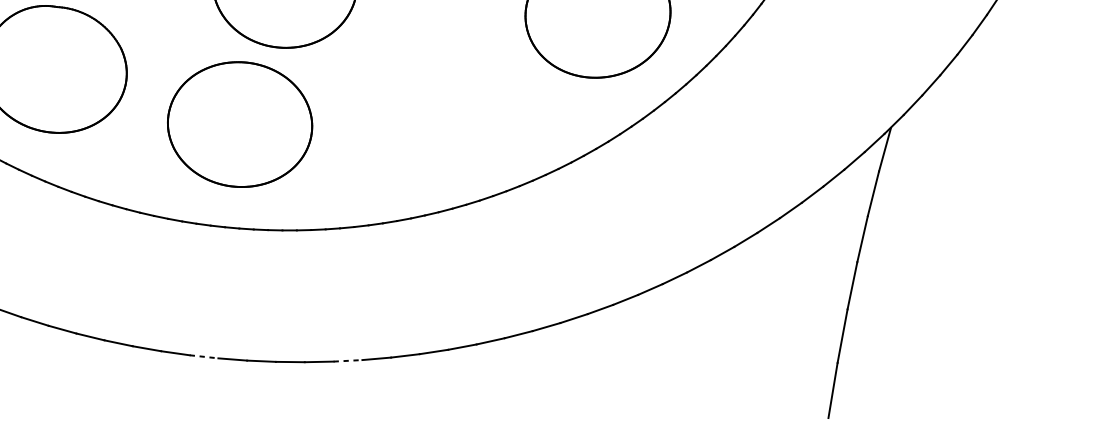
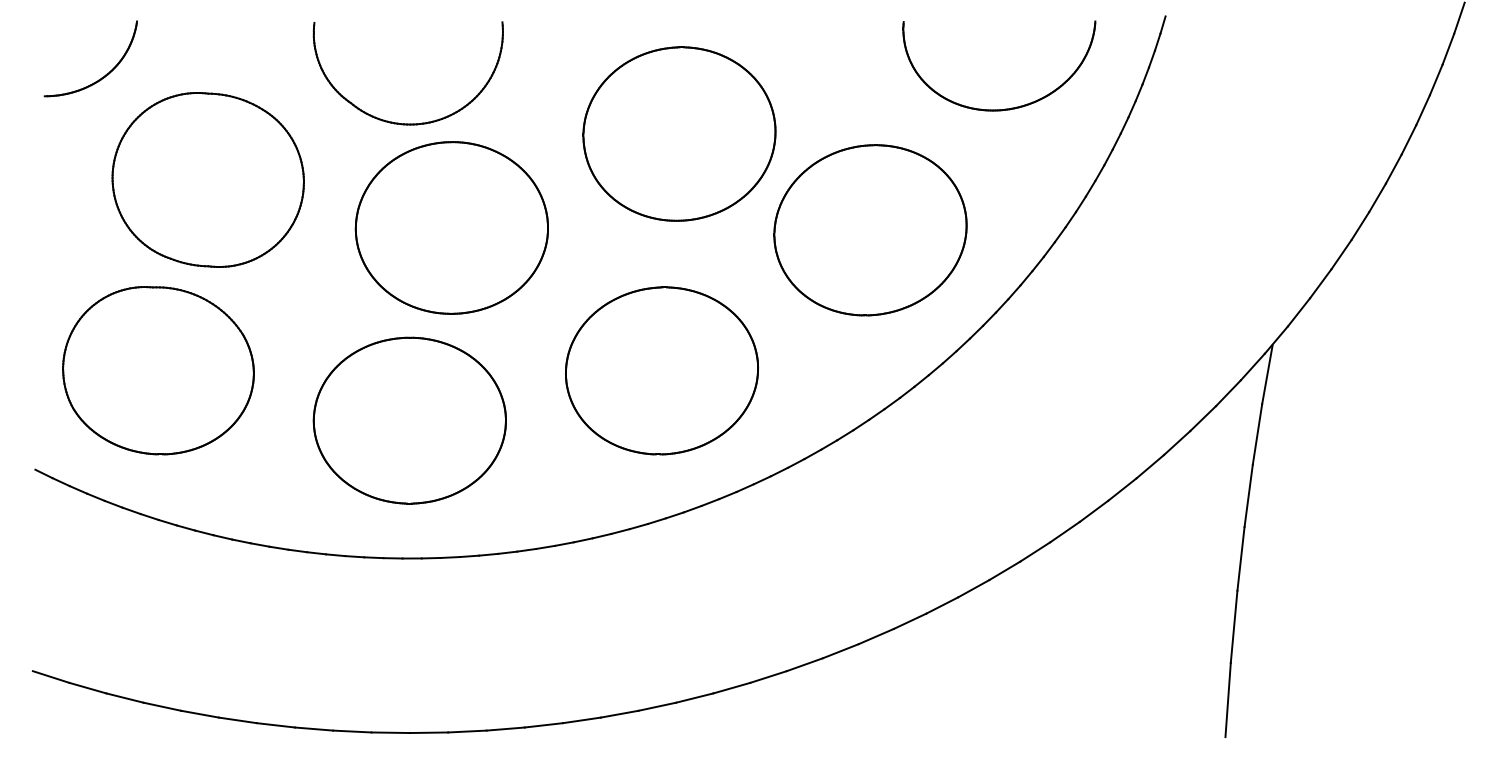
part: (431, 104) -> (661, 370), added
line: (204, 356) -> (391, 732), dashed -> solid
line: (348, 360) -> (582, 720), dashed -> solid

